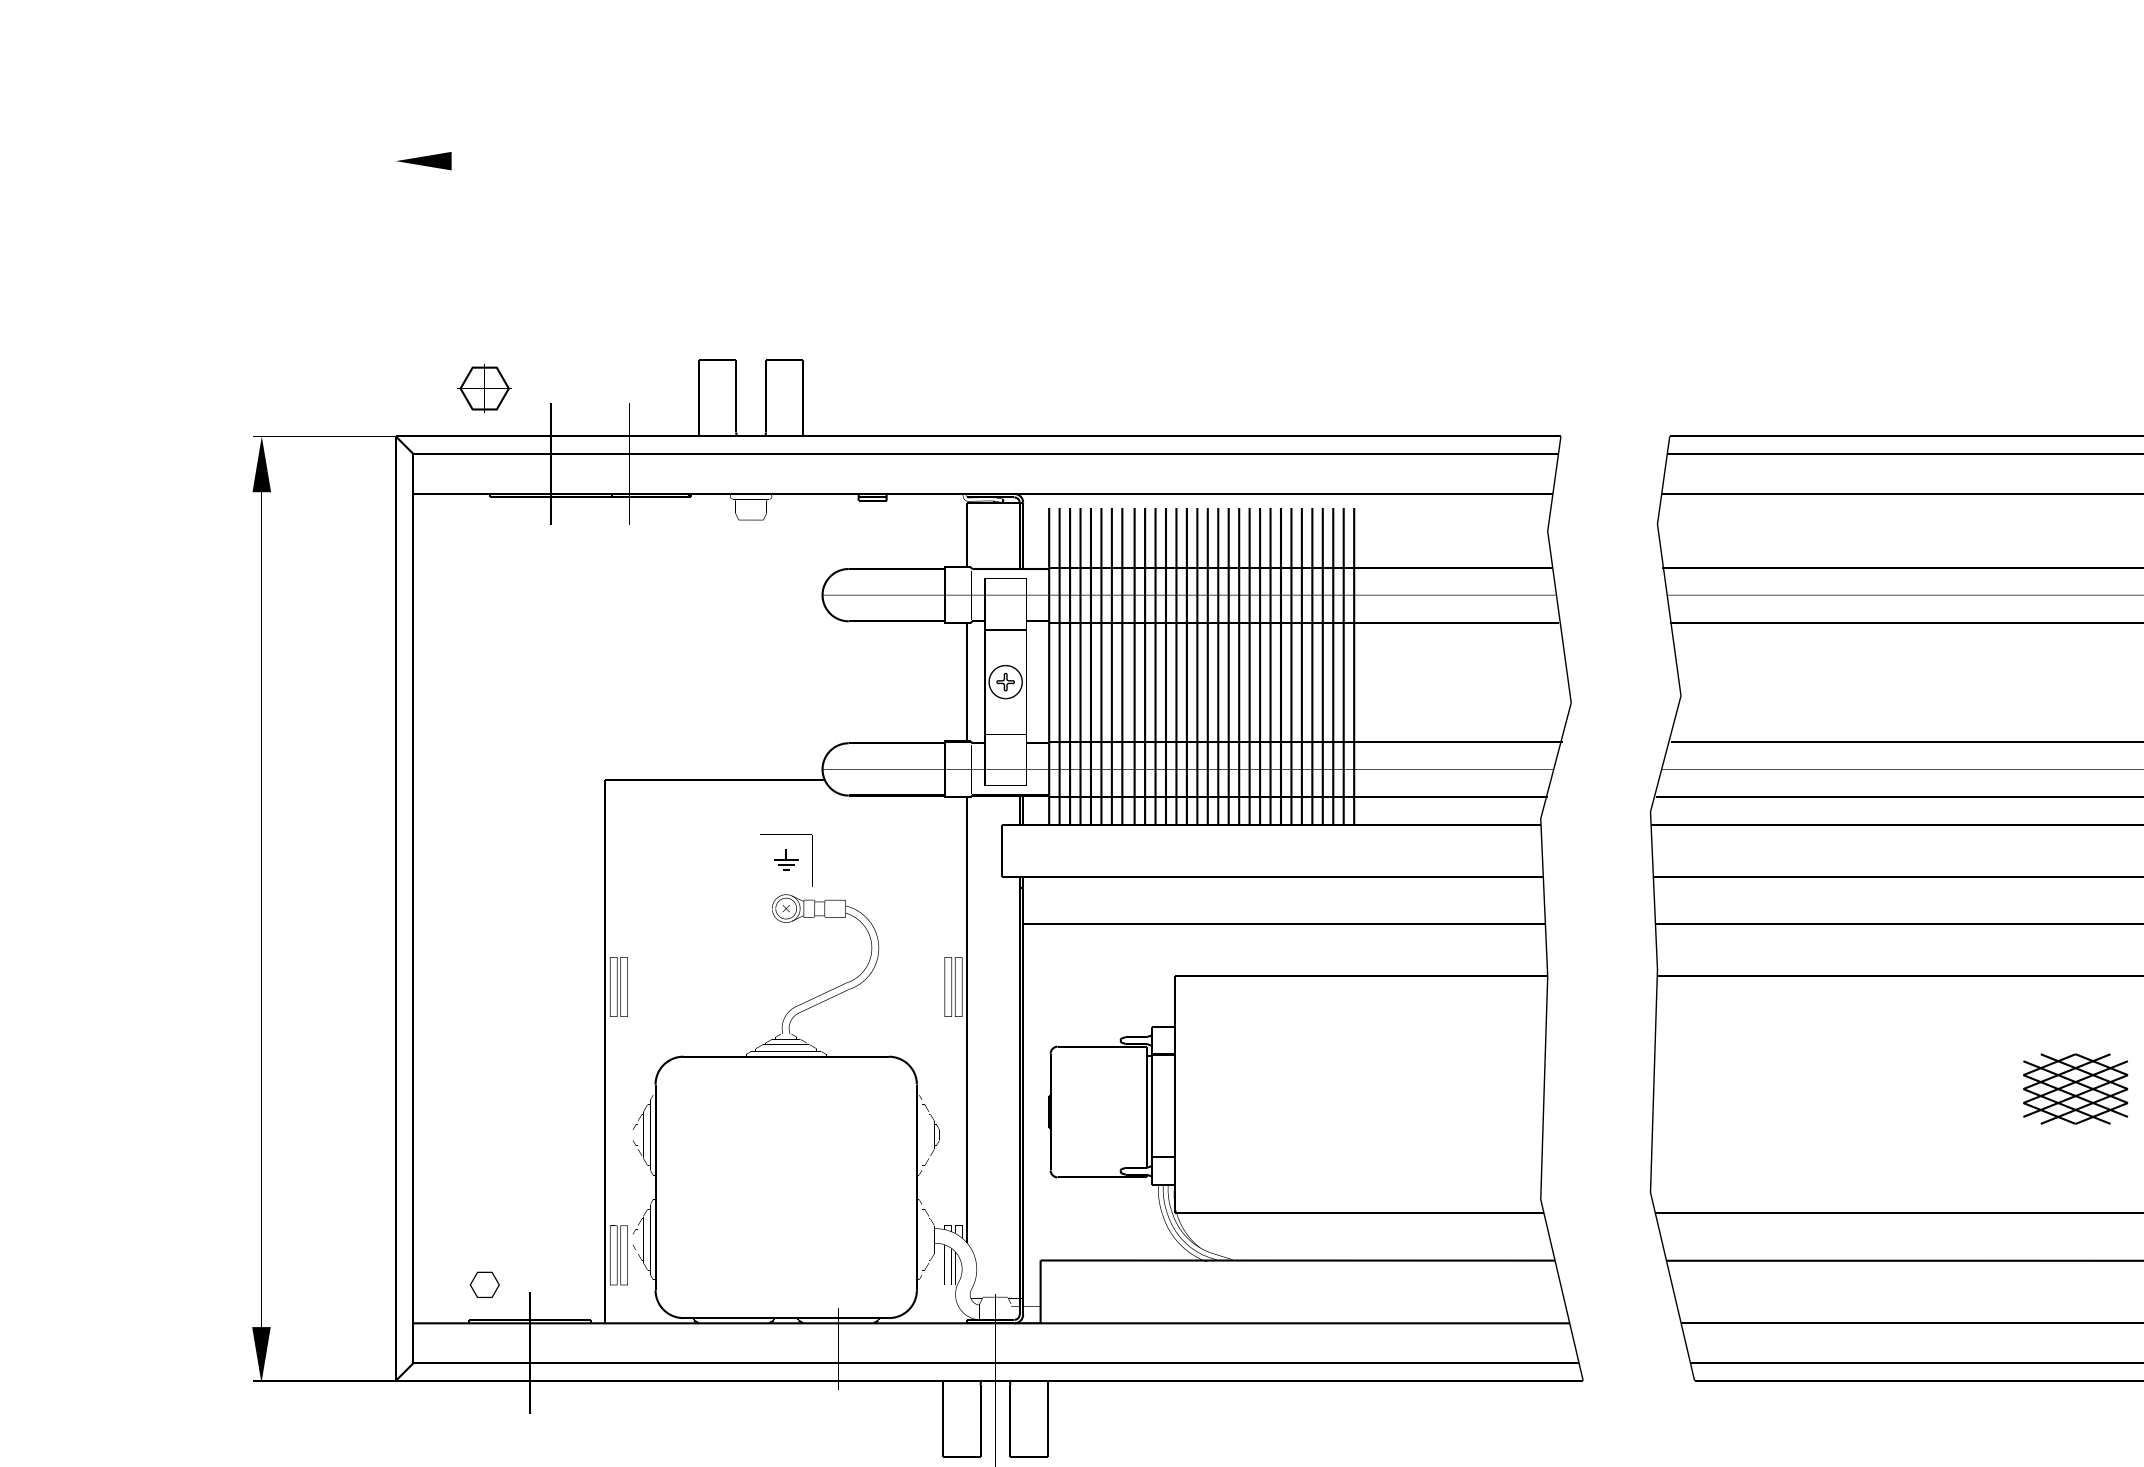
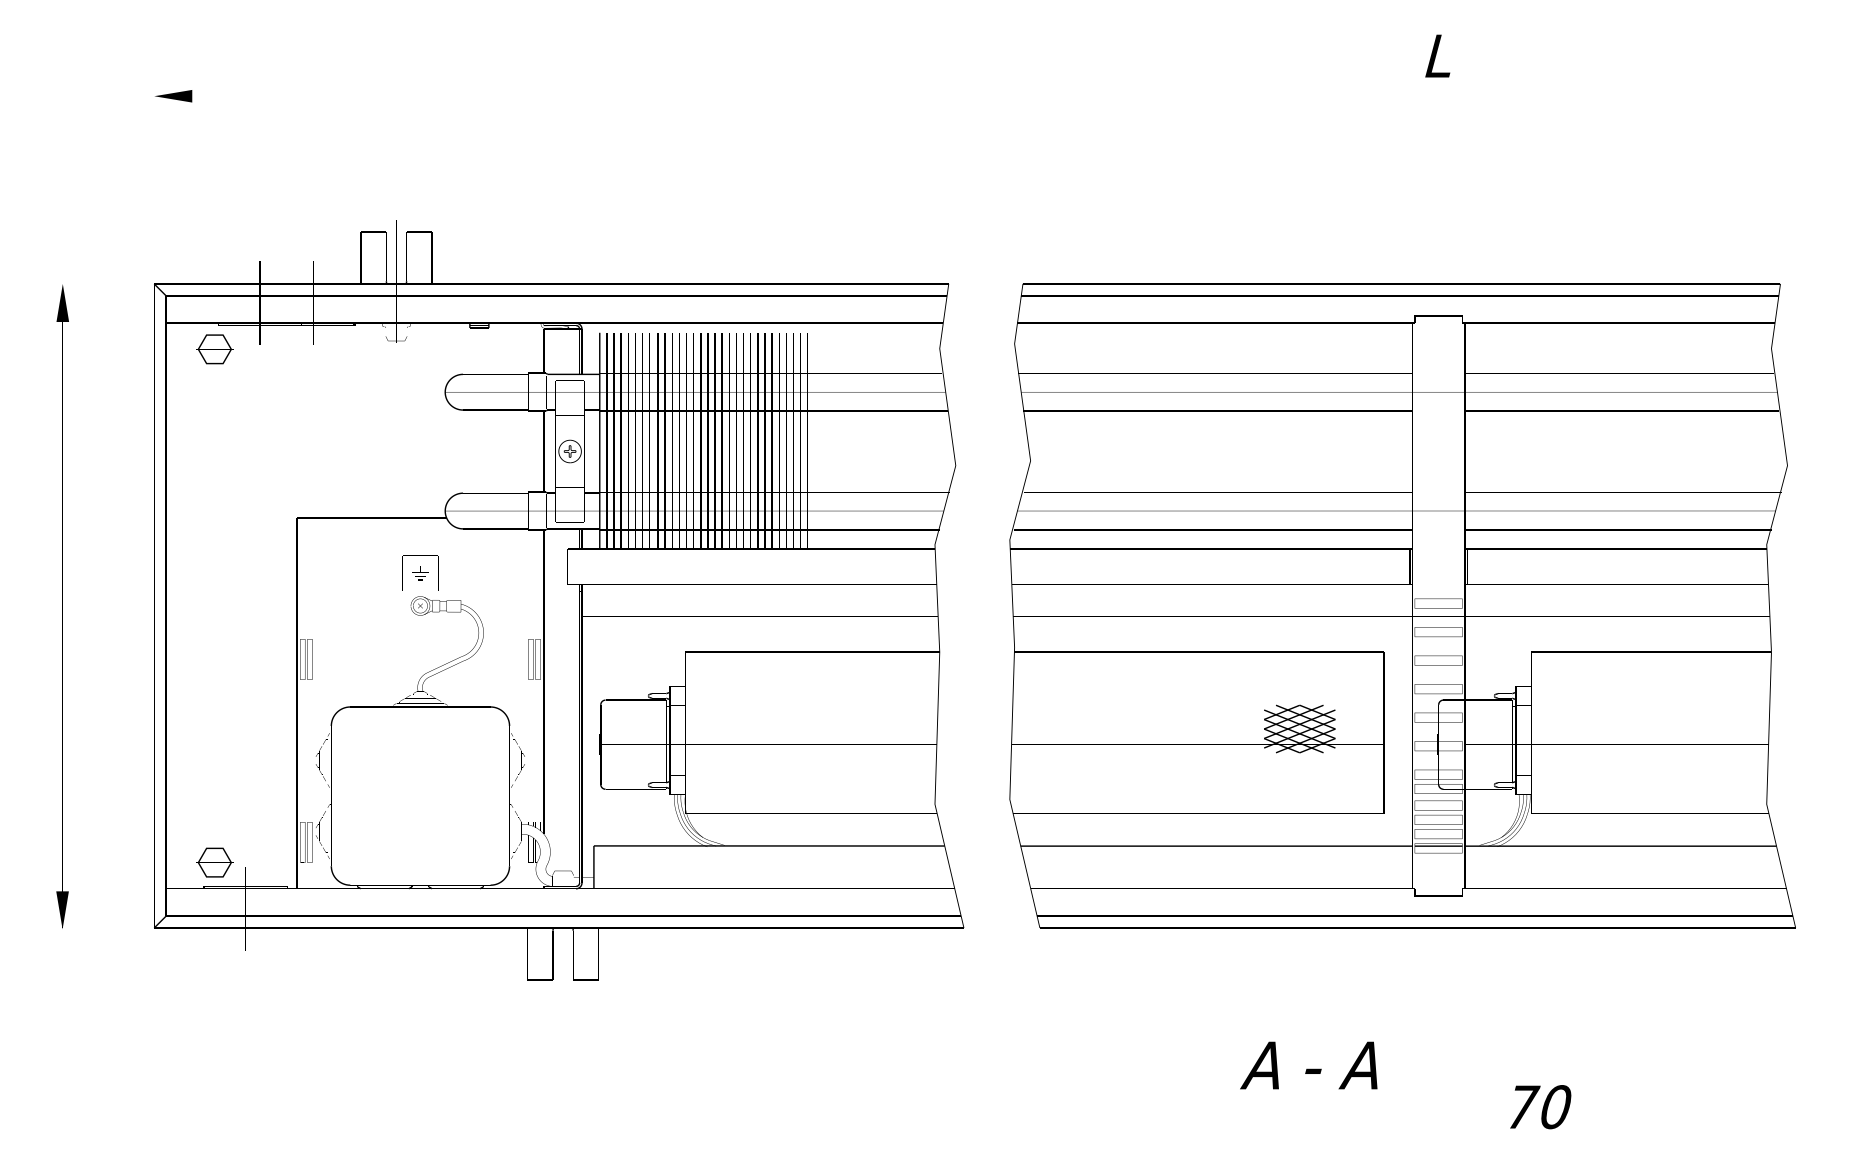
part: (484, 388) -> (214, 349), moved
part: (484, 1284) -> (214, 862), size x1.67

